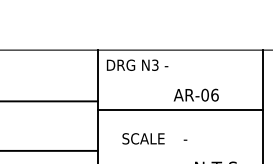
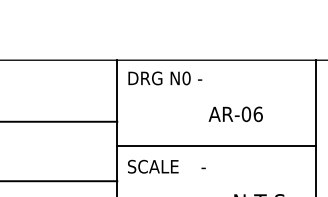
text: (154, 64) -> (185, 77), N3 -> N0
line: (180, 109) -> (216, 145), moved
text: (154, 138) -> (166, 166), moved

